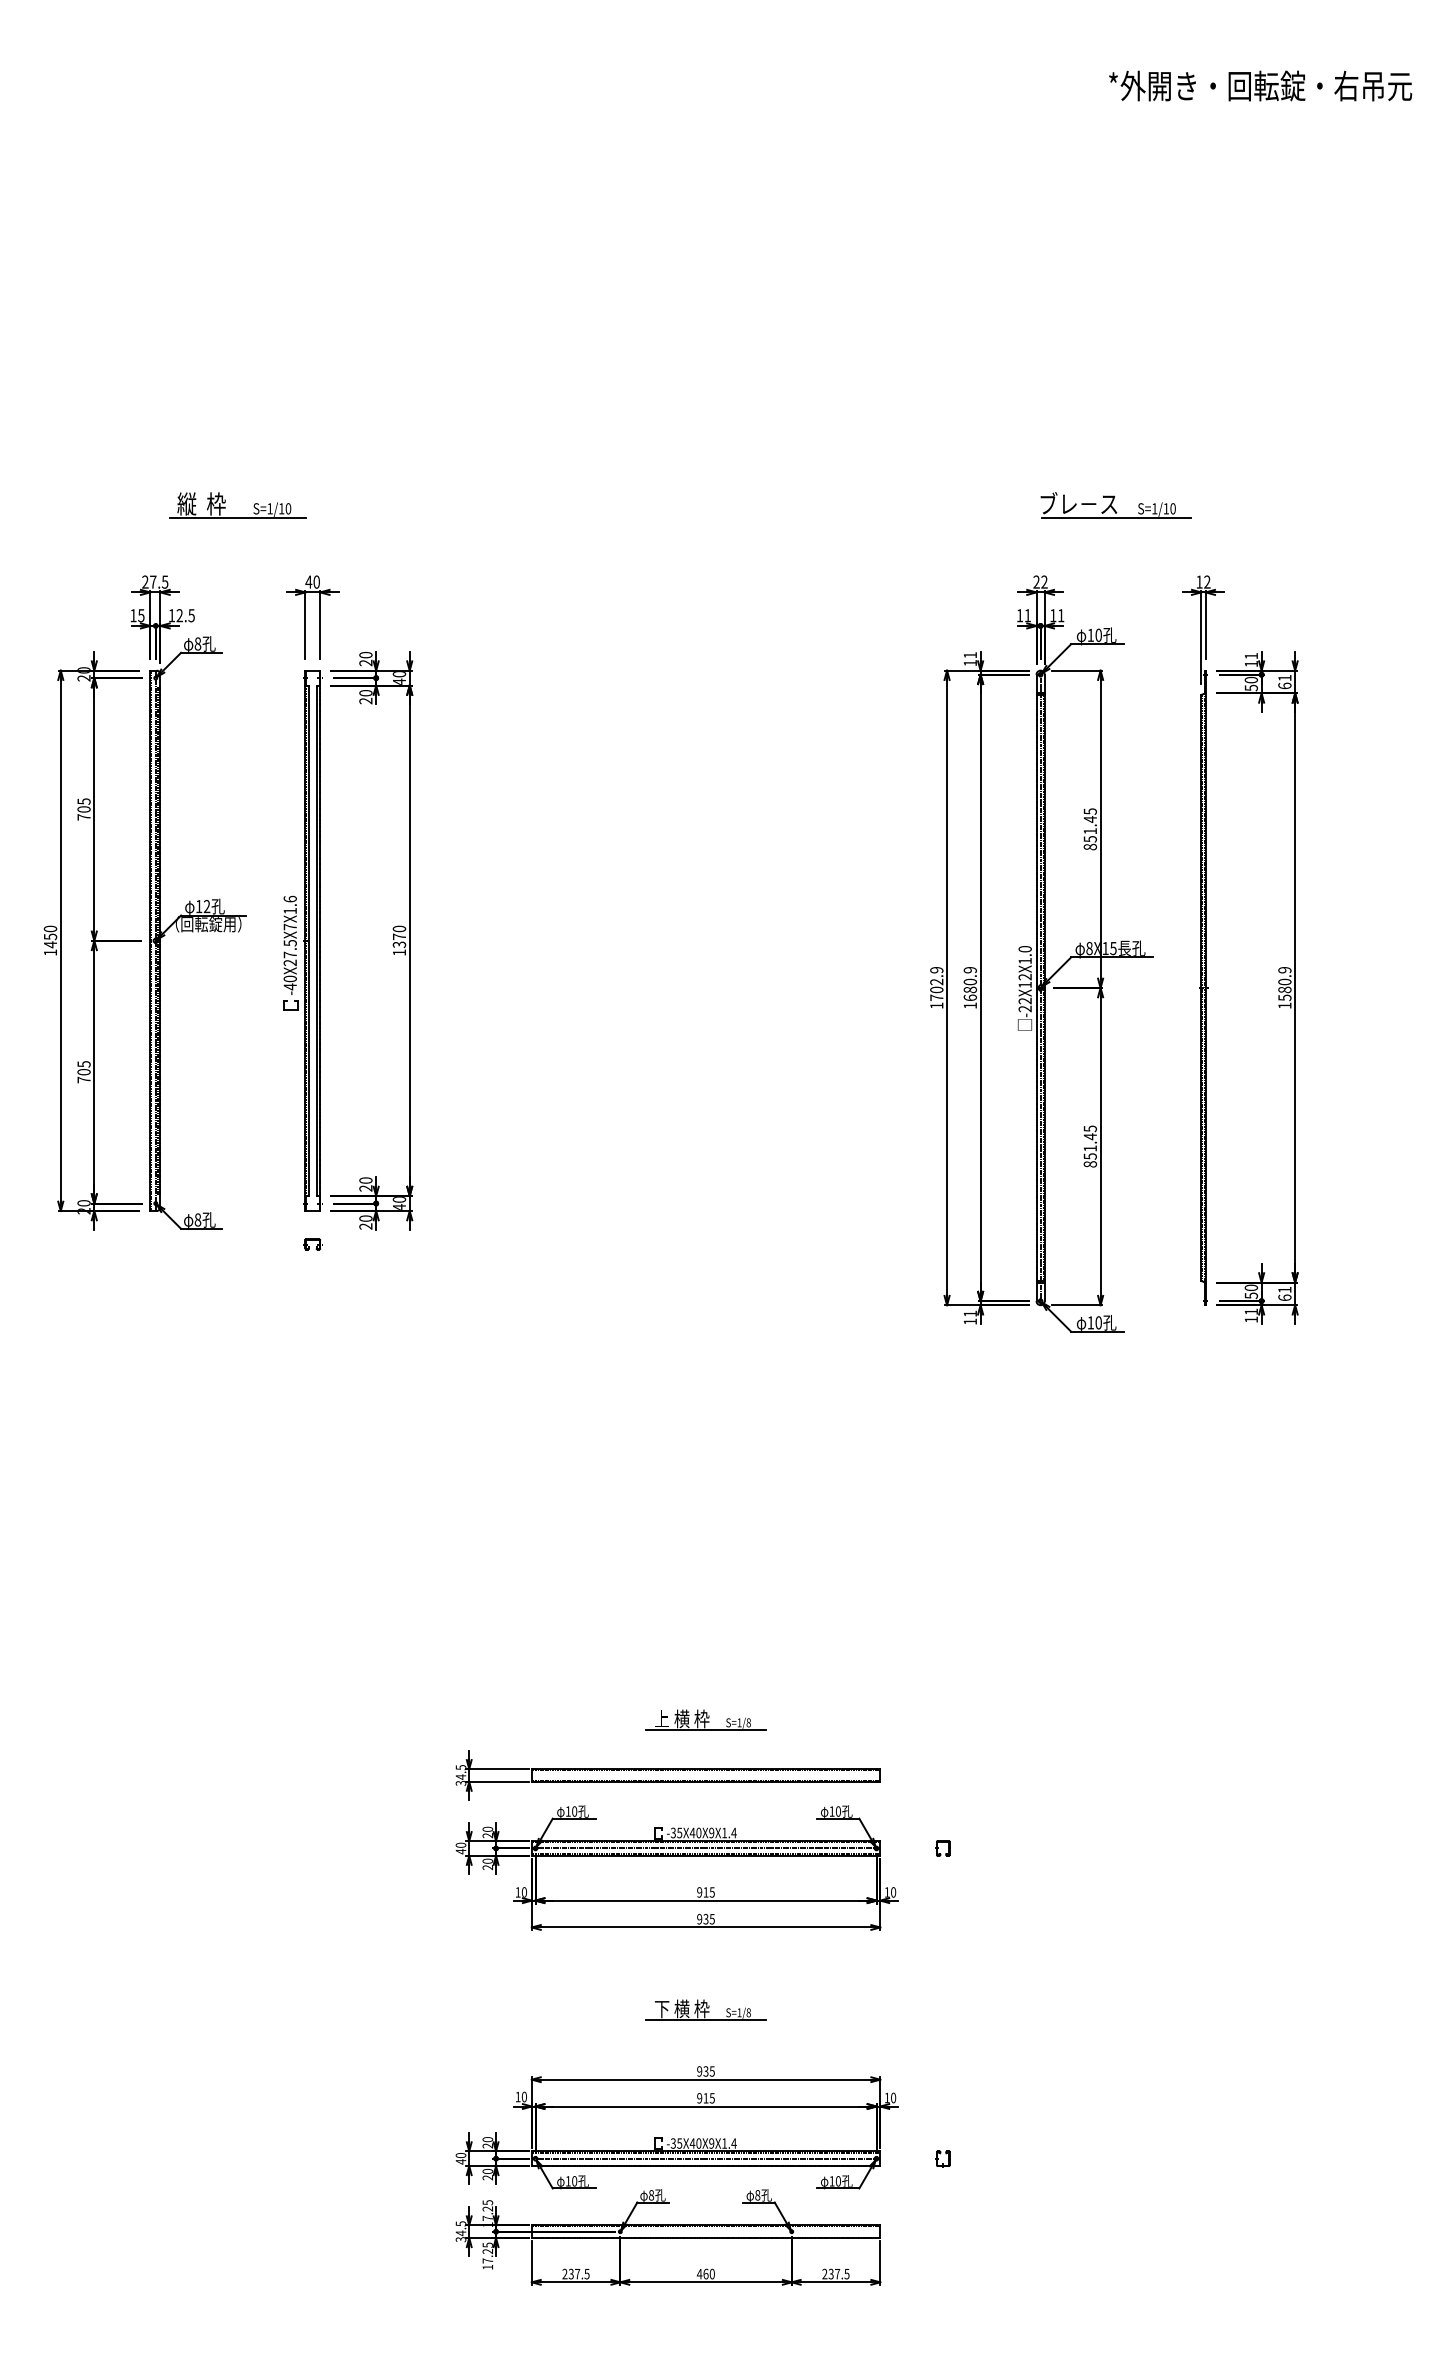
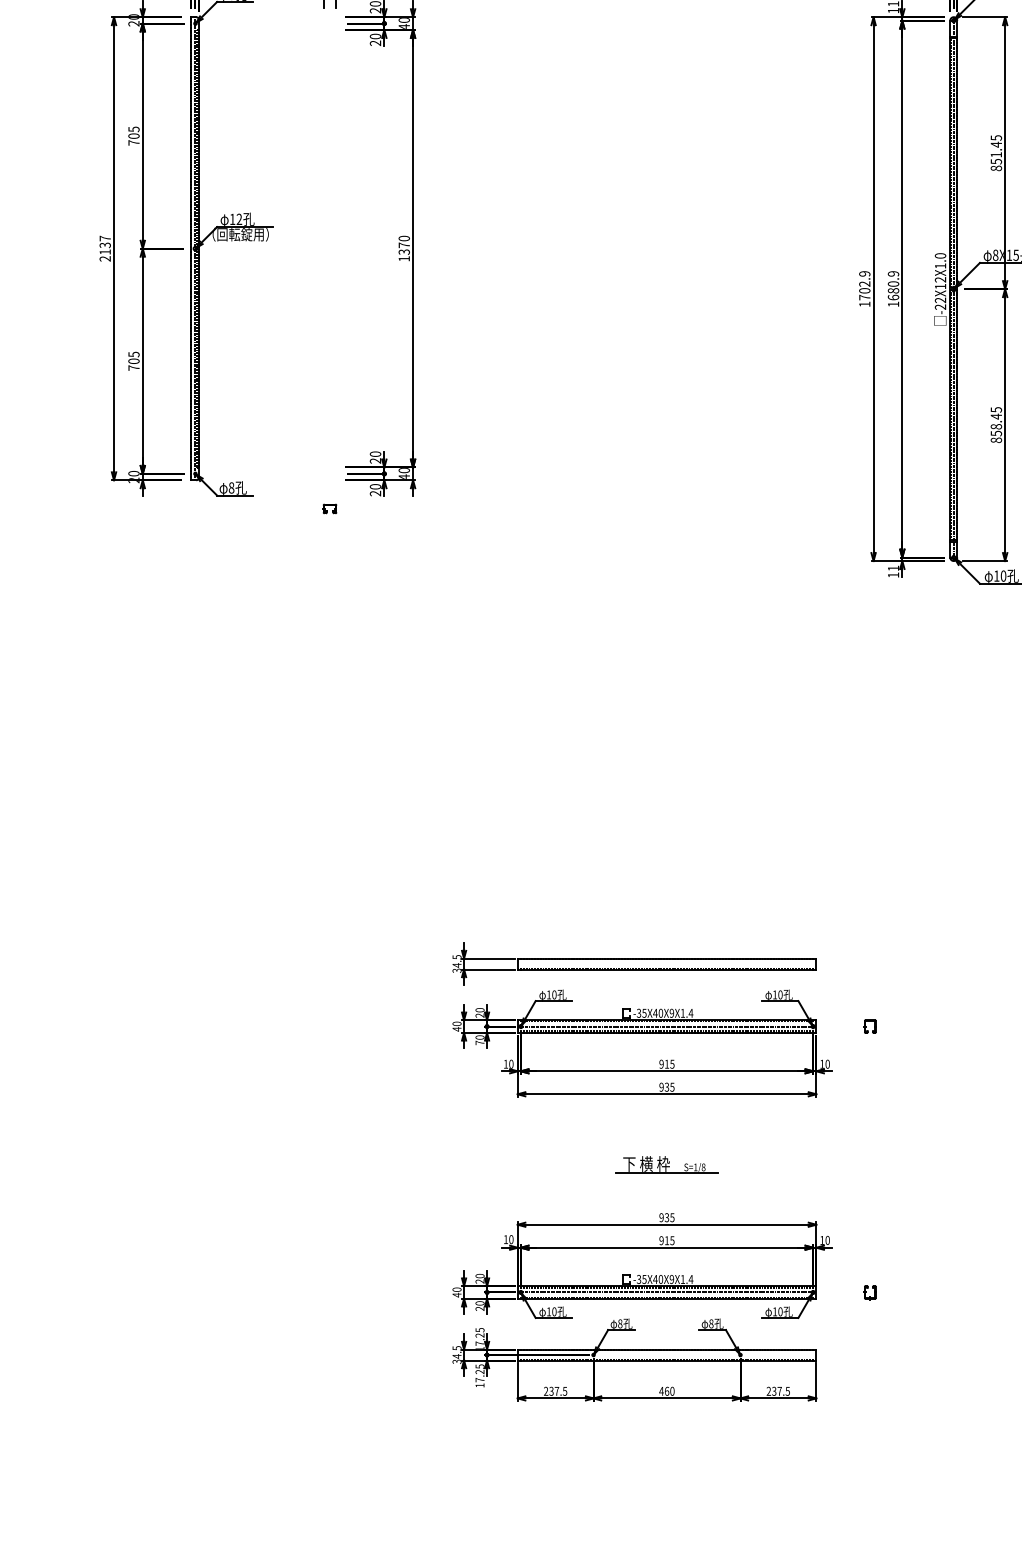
text: (50, 940) -> (105, 248), 1450 -> 2137
part: (302, 940) -> (321, 248), removed
text: (1090, 1148) -> (996, 426), 851.45 -> 858.45
part: (705, 1719) -> (666, 916), removed
text: (487, 1867) -> (479, 1042), 20 -> 70

